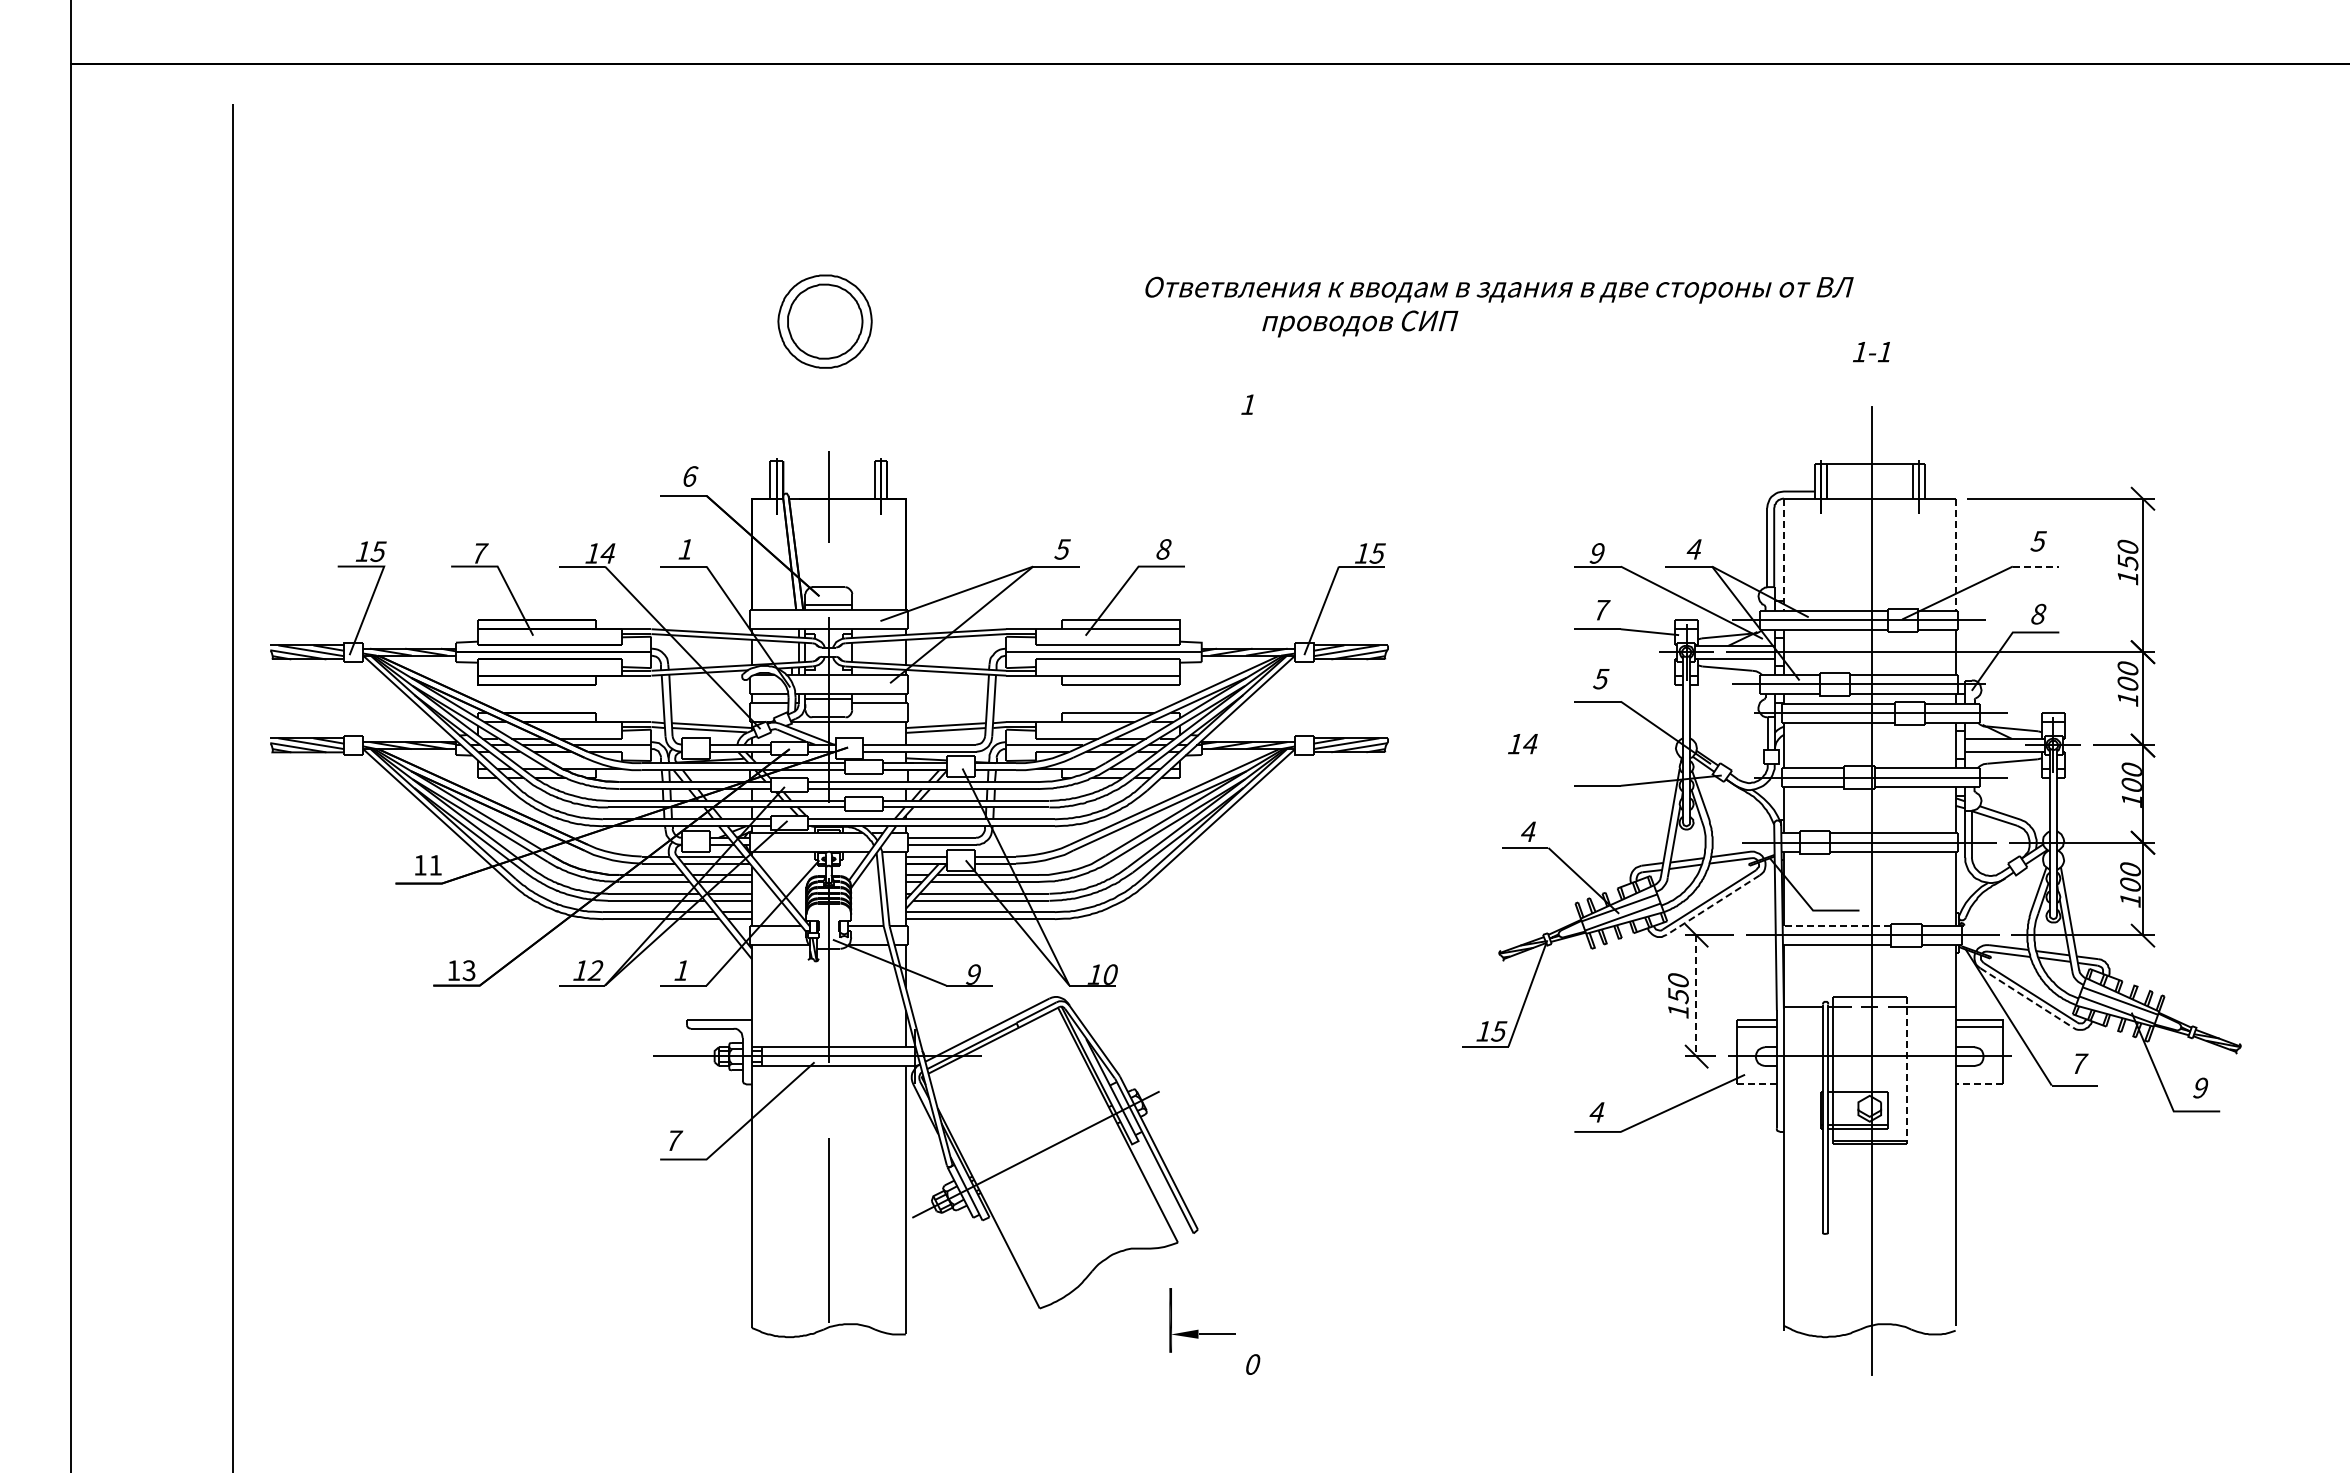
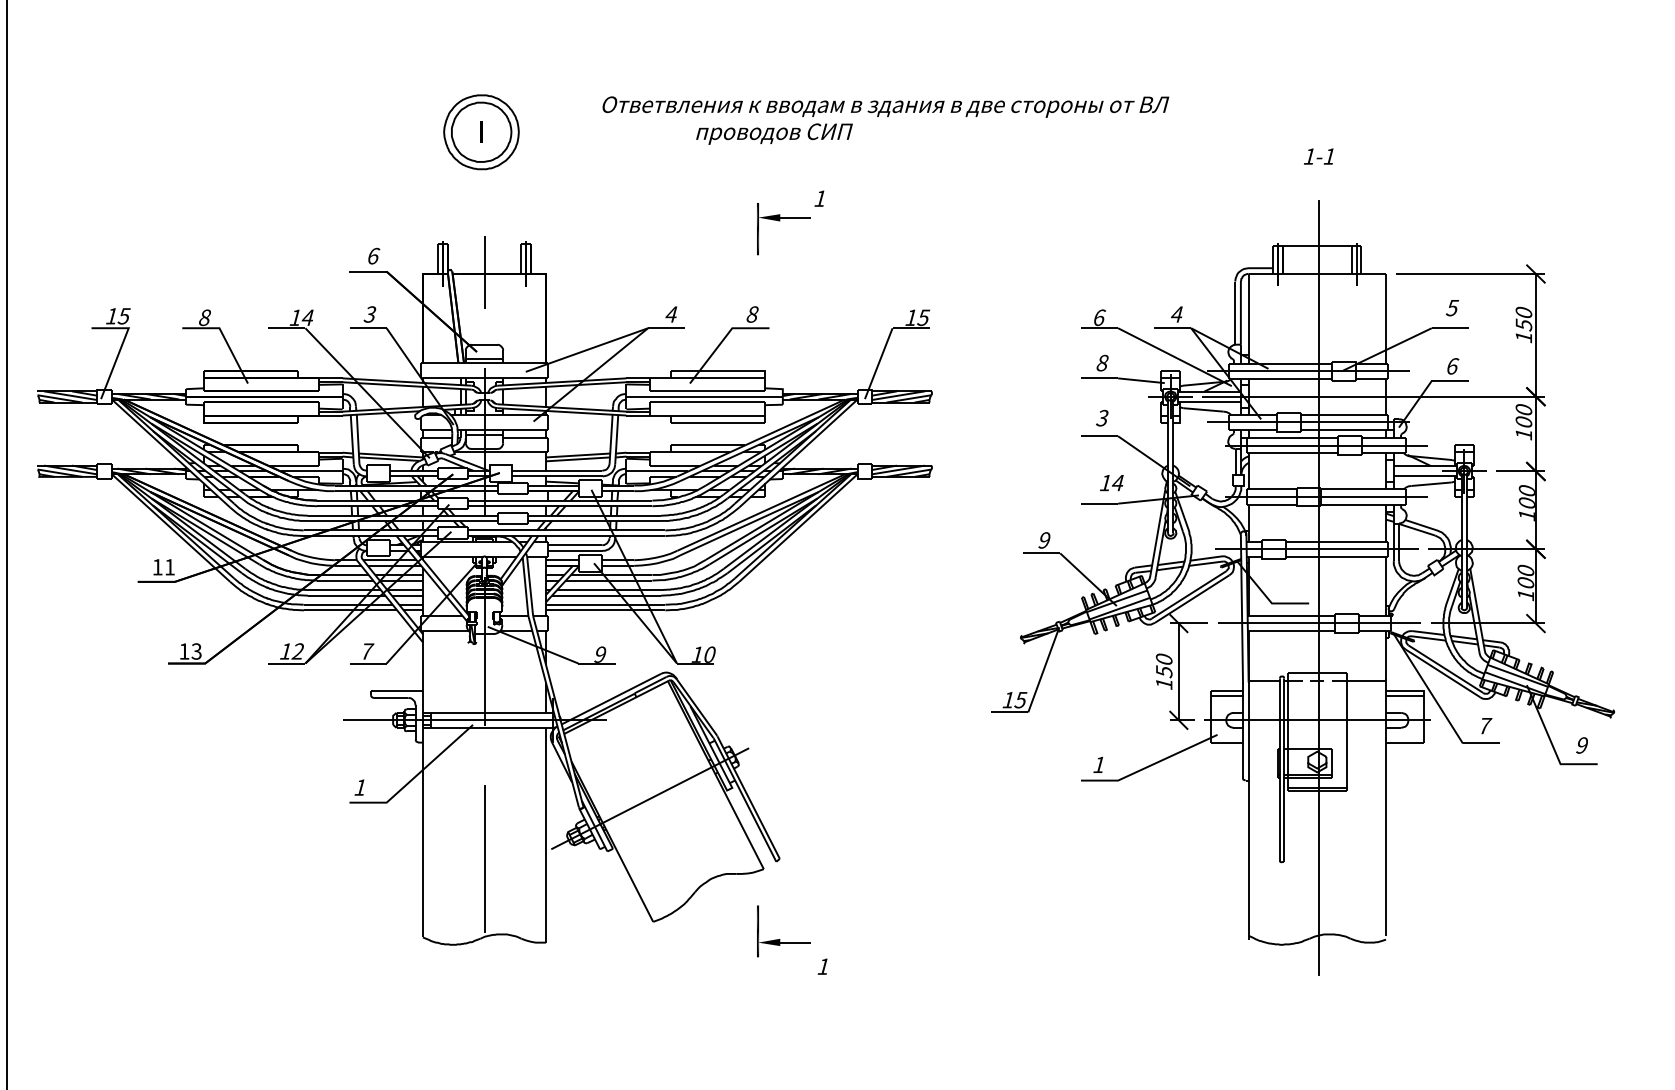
text: (1499, 306) -> (885, 120), moved
fill: (824, 321) -> (481, 132), added
part: (1198, 432) -> (780, 220), added
text: (685, 549) -> (369, 314), 1 -> 3
text: (1062, 549) -> (671, 314), 5 -> 4
text: (480, 553) -> (205, 317), 7 -> 8
text: (1597, 553) -> (1099, 317), 9 -> 6
line: (1784, 555) -> (1249, 319), dashed -> solid
line: (1955, 555) -> (1385, 319), dashed -> solid
line: (2036, 566) -> (1450, 328), dashed -> solid
text: (1601, 609) -> (1102, 362), 7 -> 8
text: (2039, 613) -> (1453, 365), 8 -> 6
text: (1601, 678) -> (1102, 417), 5 -> 3
text: (1522, 744) -> (1111, 483), moved
text: (1528, 831) -> (1044, 540), 4 -> 9
line: (1712, 905) -> (1191, 599), dashed -> solid
line: (1836, 926) -> (1290, 616), dashed -> solid
text: (682, 970) -> (367, 651), 1 -> 7
line: (1696, 996) -> (1178, 672), dashed -> solid
line: (2027, 998) -> (1443, 673), dashed -> solid
line: (1907, 1070) -> (1347, 731), dashed -> solid
line: (1757, 1084) -> (1227, 742), dashed -> solid
line: (1978, 1084) -> (1404, 742), dashed -> solid
text: (1596, 1112) -> (1098, 765), 4 -> 1
text: (674, 1140) -> (361, 787), 7 -> 1
text: (1252, 1364) -> (823, 966), 0 -> 1

